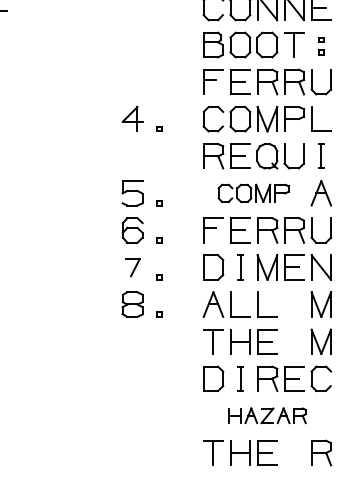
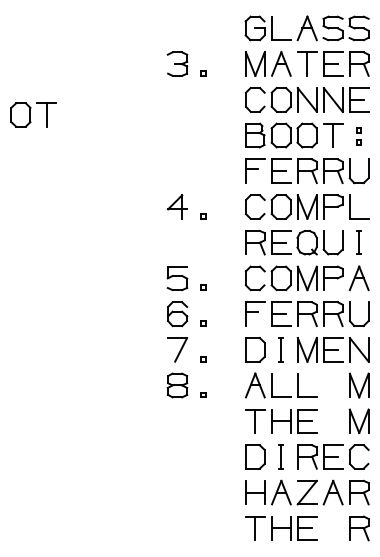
part: (253, 193) -> (293, 278), size x1.43
part: (132, 267) -> (177, 349), size x1.43
part: (267, 415) -> (307, 492), size x1.67

